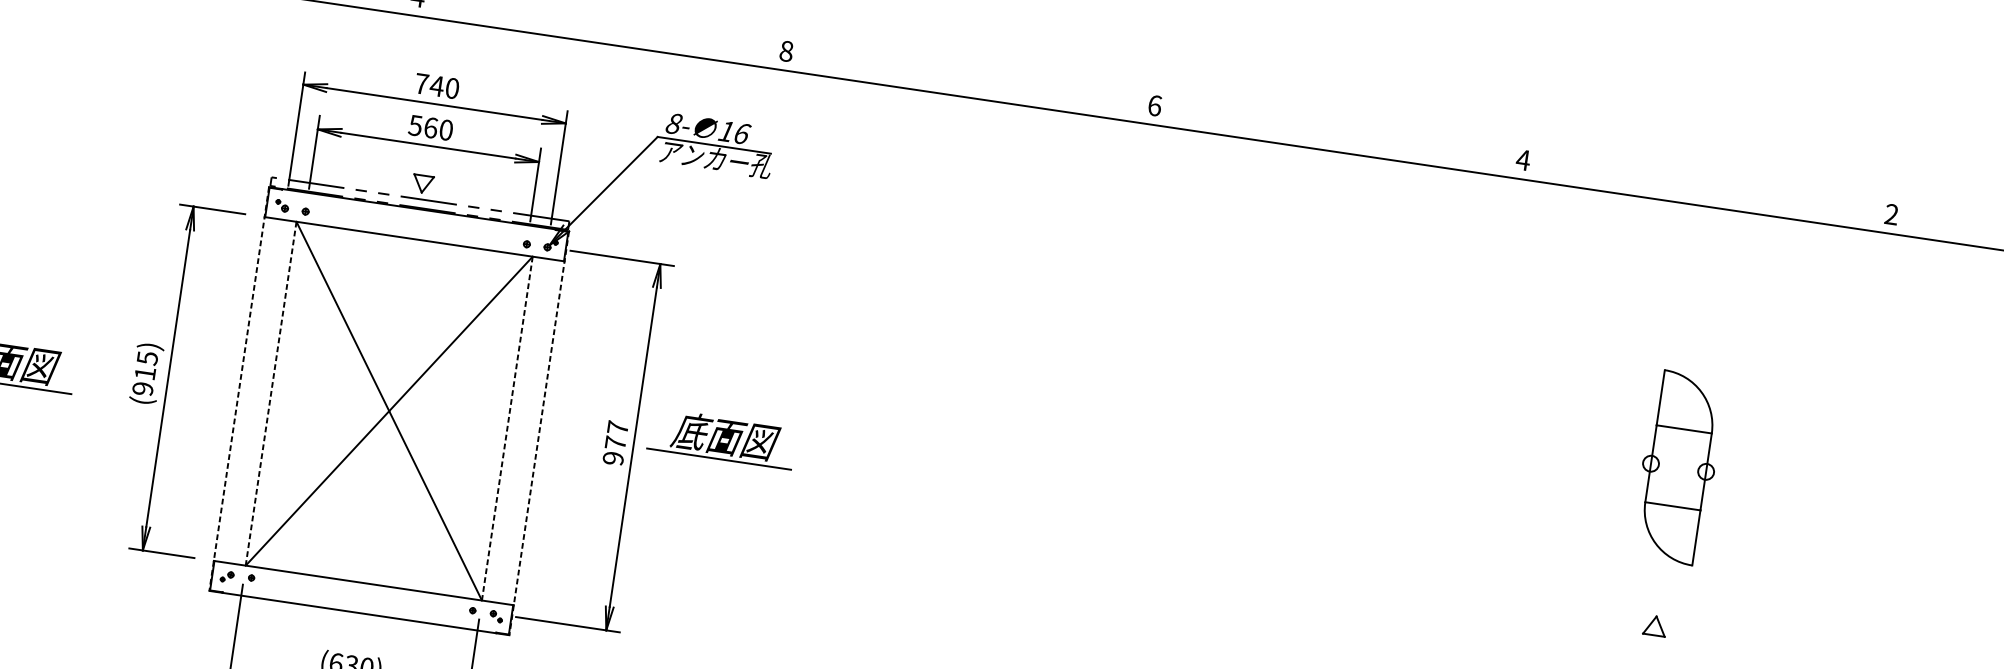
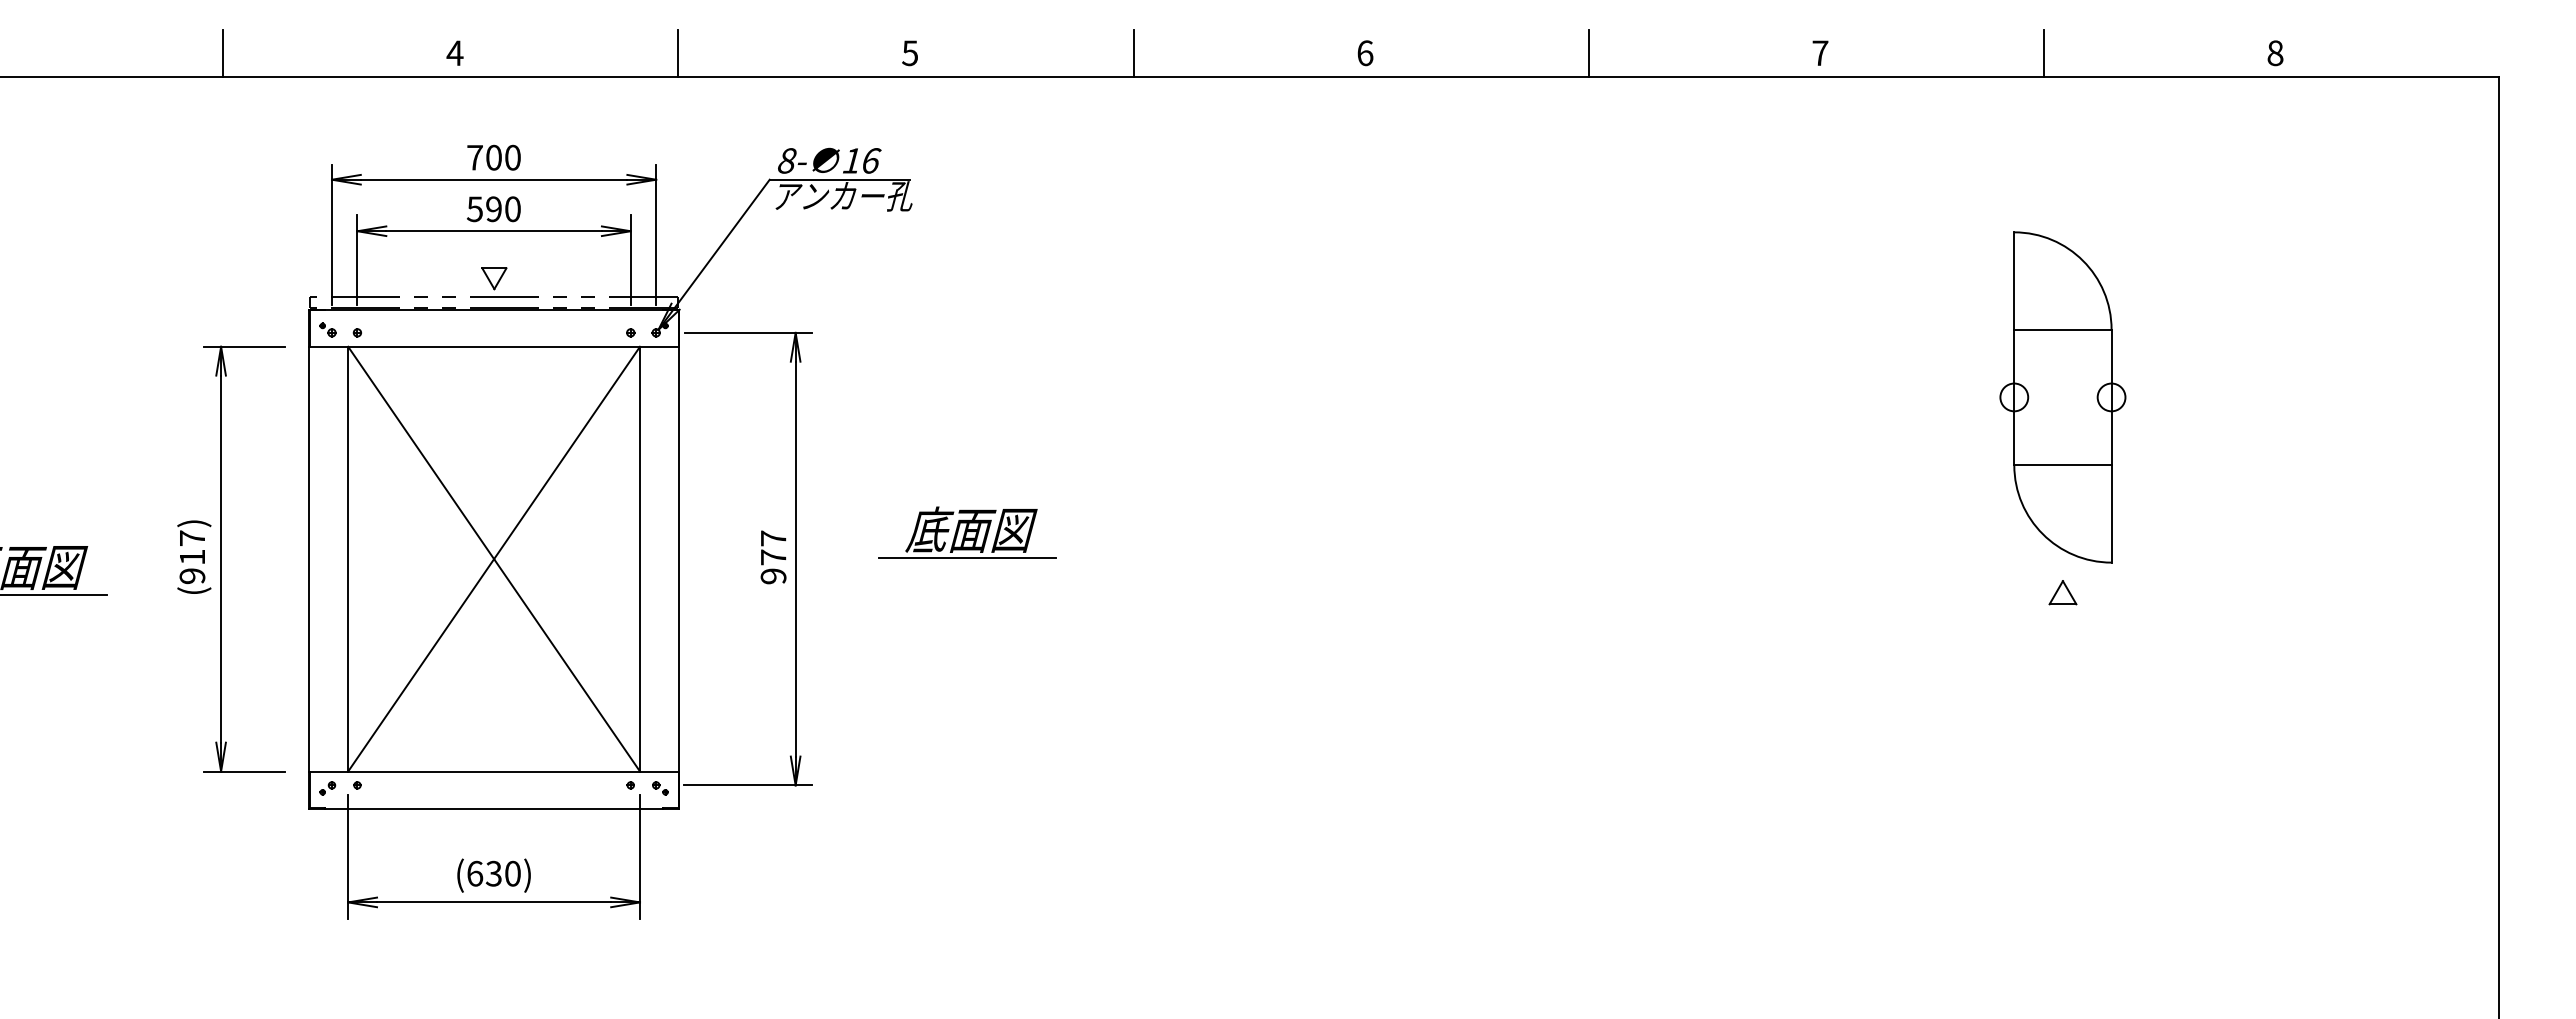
line: (598, 23) -> (678, 53), added
text: (786, 51) -> (910, 53), 8 -> 5
line: (967, 78) -> (1133, 53), added
text: (436, 85) -> (493, 157), 740 -> 700
text: (431, 128) -> (494, 209), 560 -> 590
line: (1335, 132) -> (1588, 53), added
text: (1522, 159) -> (1819, 52), 4 -> 7
line: (1703, 187) -> (2043, 53), added
text: (1891, 214) -> (2275, 53), 2 -> 8
text: (147, 358) -> (192, 538), (915) -> (917)
line: (238, 389) -> (308, 559), dashed -> solid
line: (271, 394) -> (348, 559), dashed -> solid
line: (507, 428) -> (640, 559), dashed -> solid
line: (539, 433) -> (679, 559), dashed -> solid
part: (722, 438) -> (967, 532), moved
part: (1678, 467) -> (2062, 397), size x1.43

